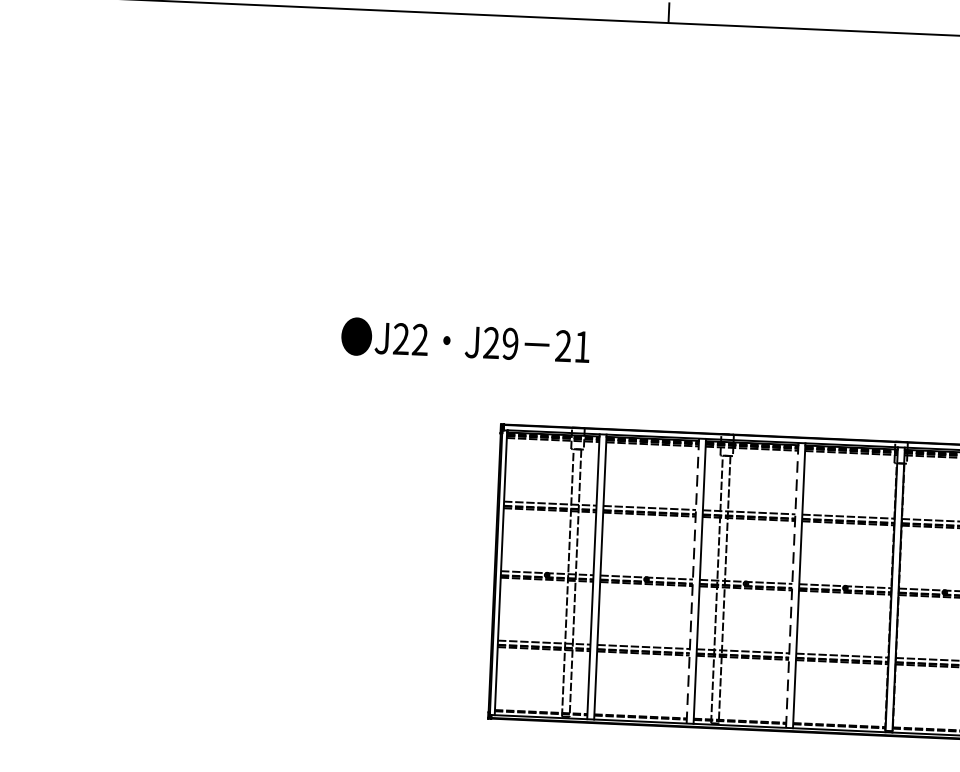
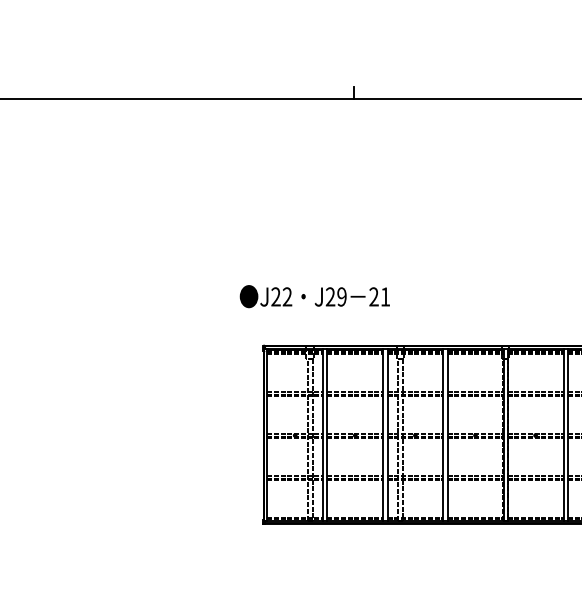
text: (464, 341) -> (314, 296), moved
line: (693, 581) -> (383, 435), dashed -> solid
line: (792, 585) -> (443, 435), dashed -> solid

